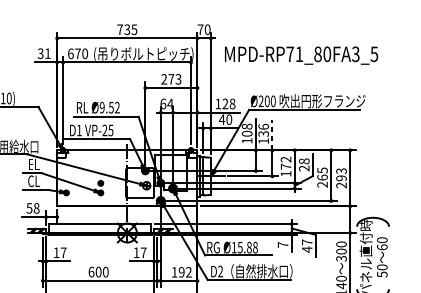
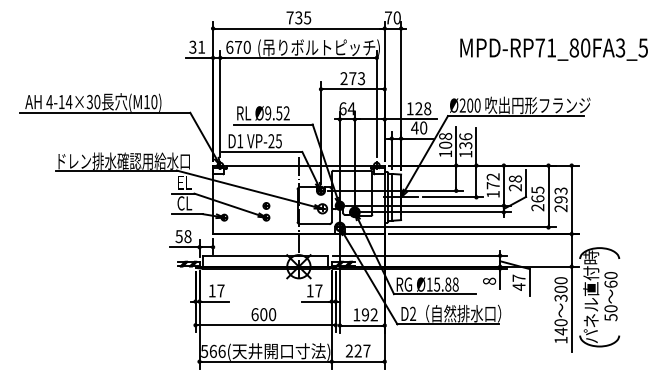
text: (301, 55) -> (553, 49), moved
line: (272, 134) -> (476, 146), dashed -> solid
text: (283, 244) -> (489, 280), 7 -> 8

